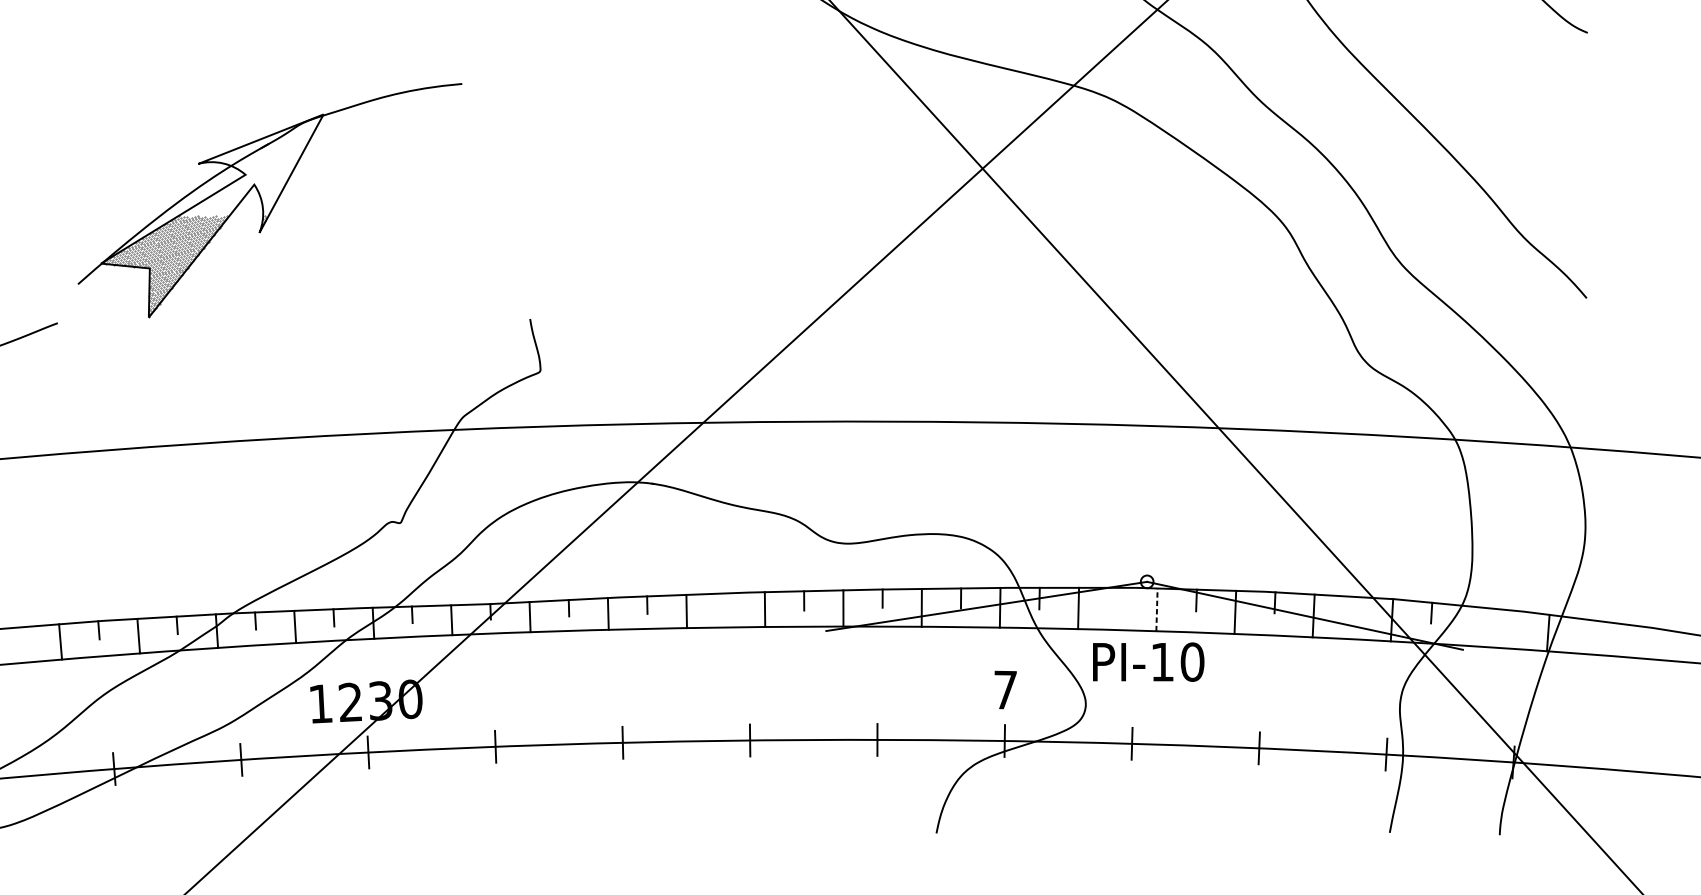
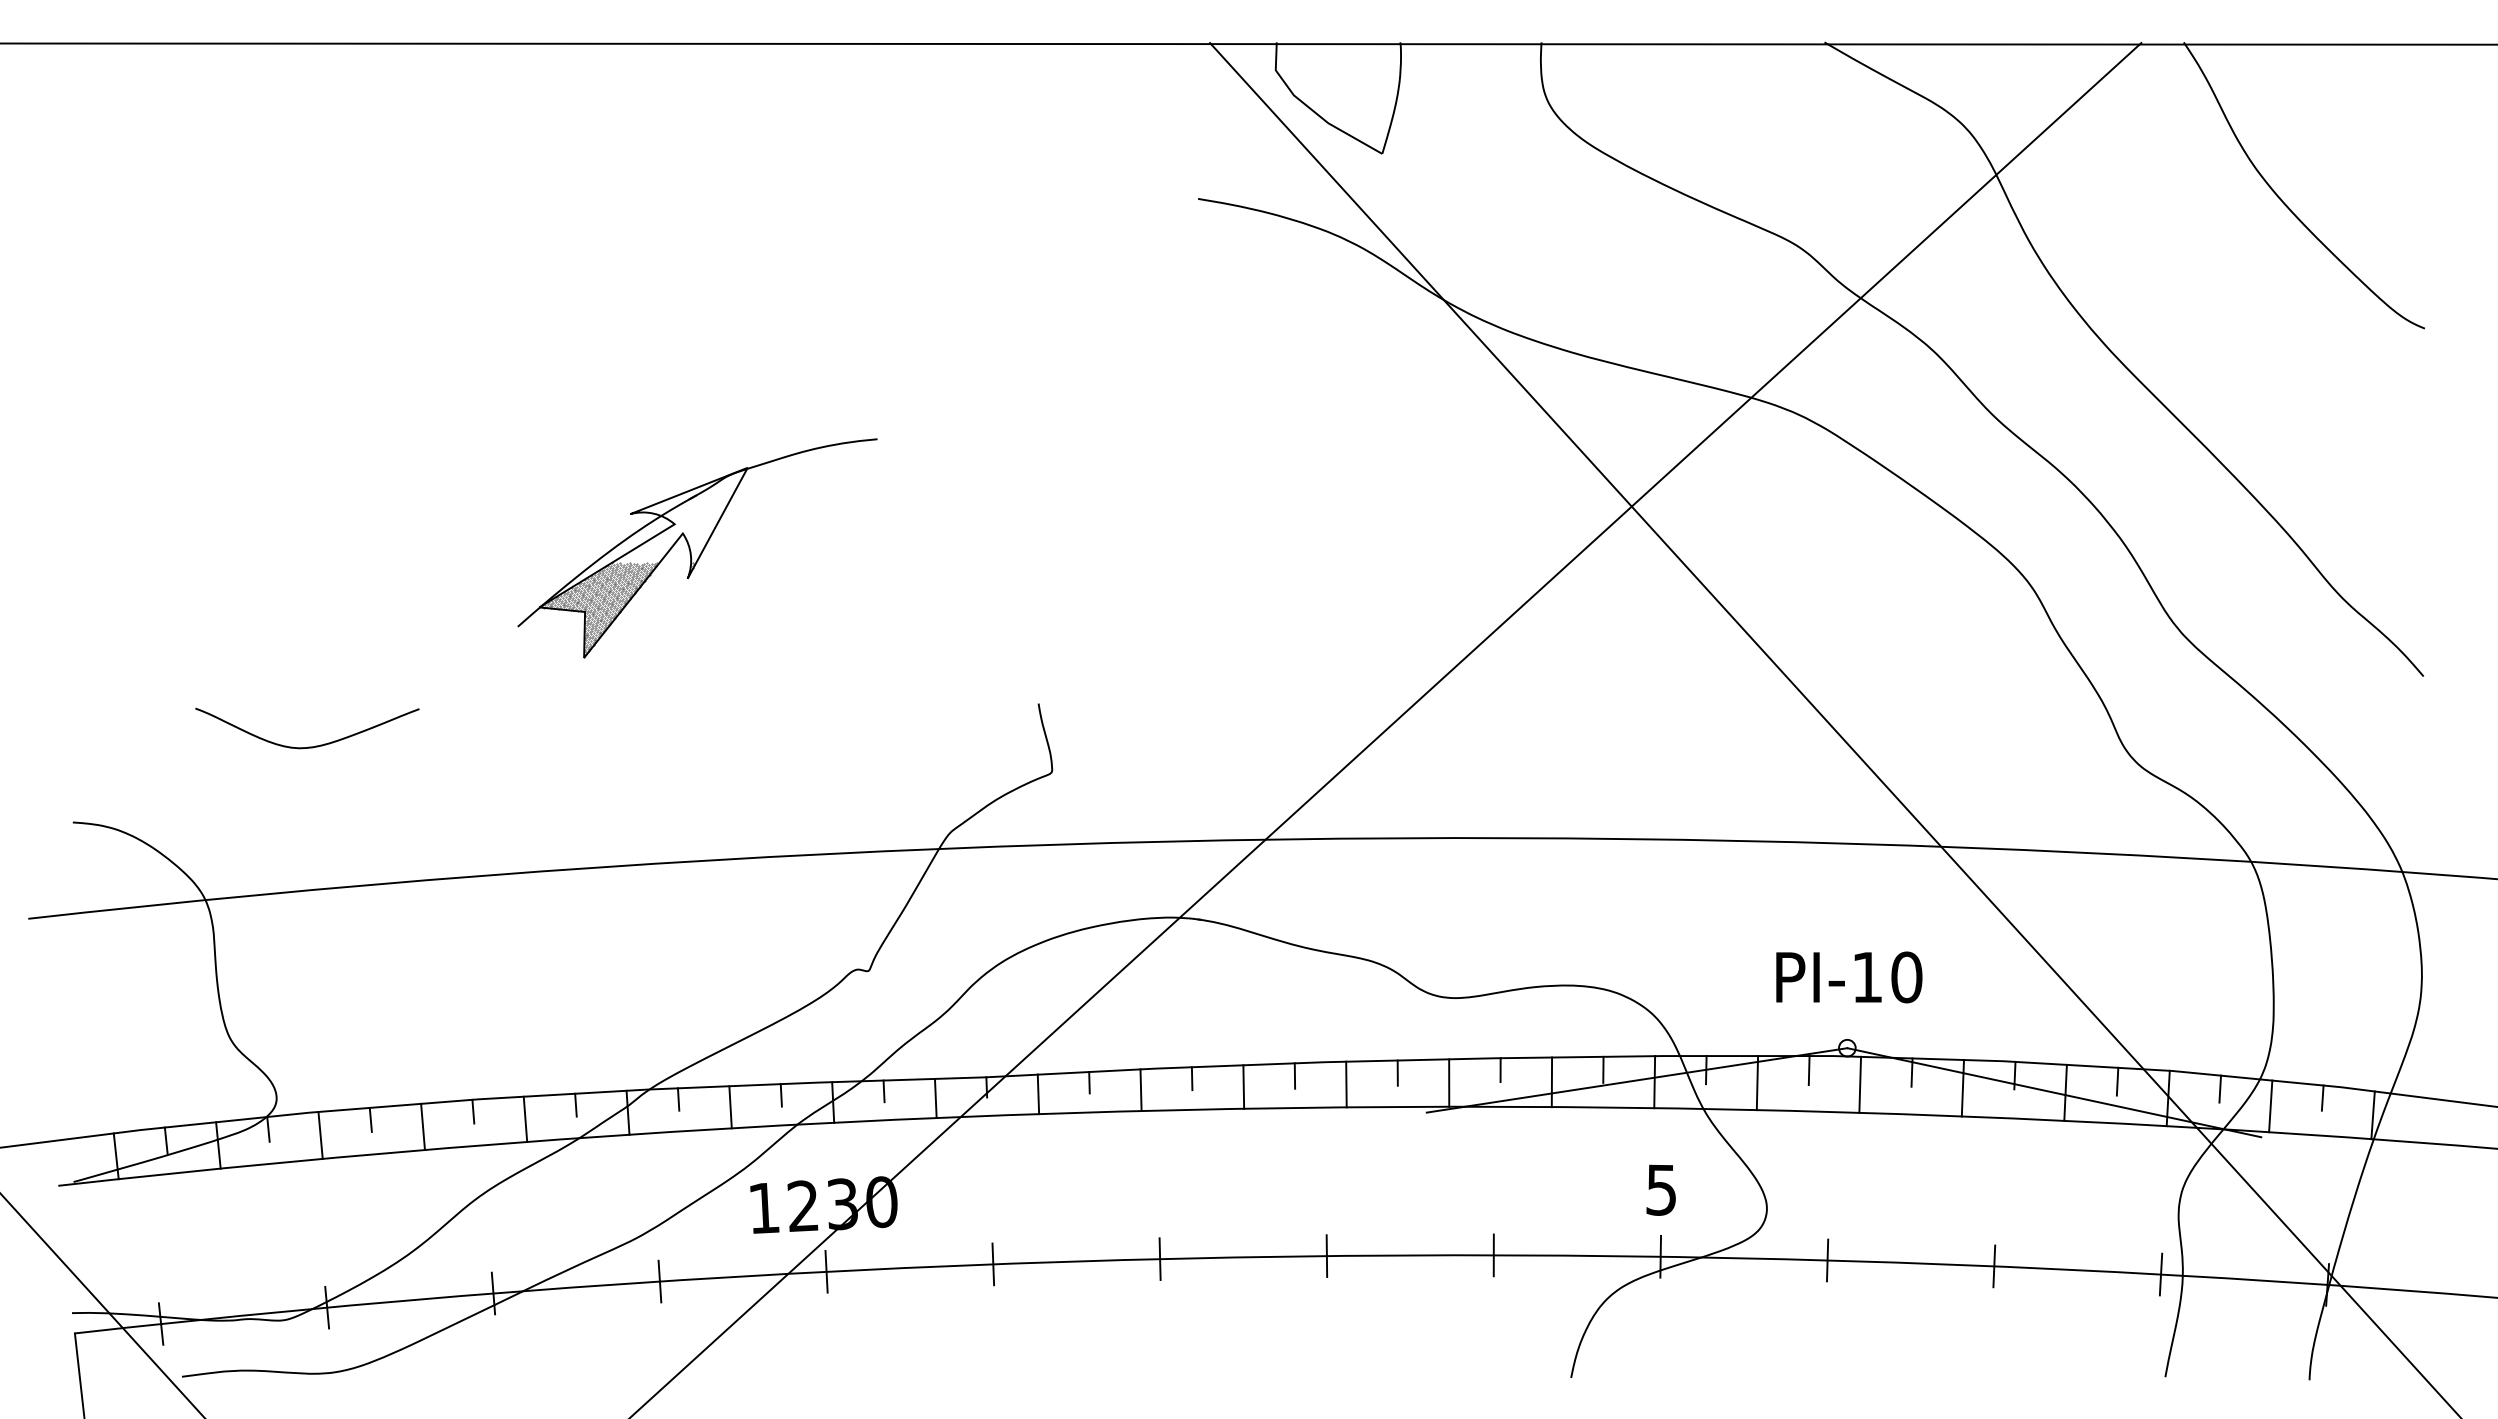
part: (269, 200) -> (697, 548), size x0.71
line: (1117, 598) -> (1808, 1070), added
line: (725, 602) -> (1294, 1075), added
line: (1353, 607) -> (2117, 1081), added
line: (1157, 609) -> (1860, 1084), dashed -> solid
line: (1509, 619) -> (2322, 1097), added
line: (1469, 626) -> (2270, 1106), added
line: (20, 636) -> (370, 1119), added
text: (1148, 662) -> (1849, 977), moved
text: (1005, 689) -> (1661, 1189), 7 -> 5

